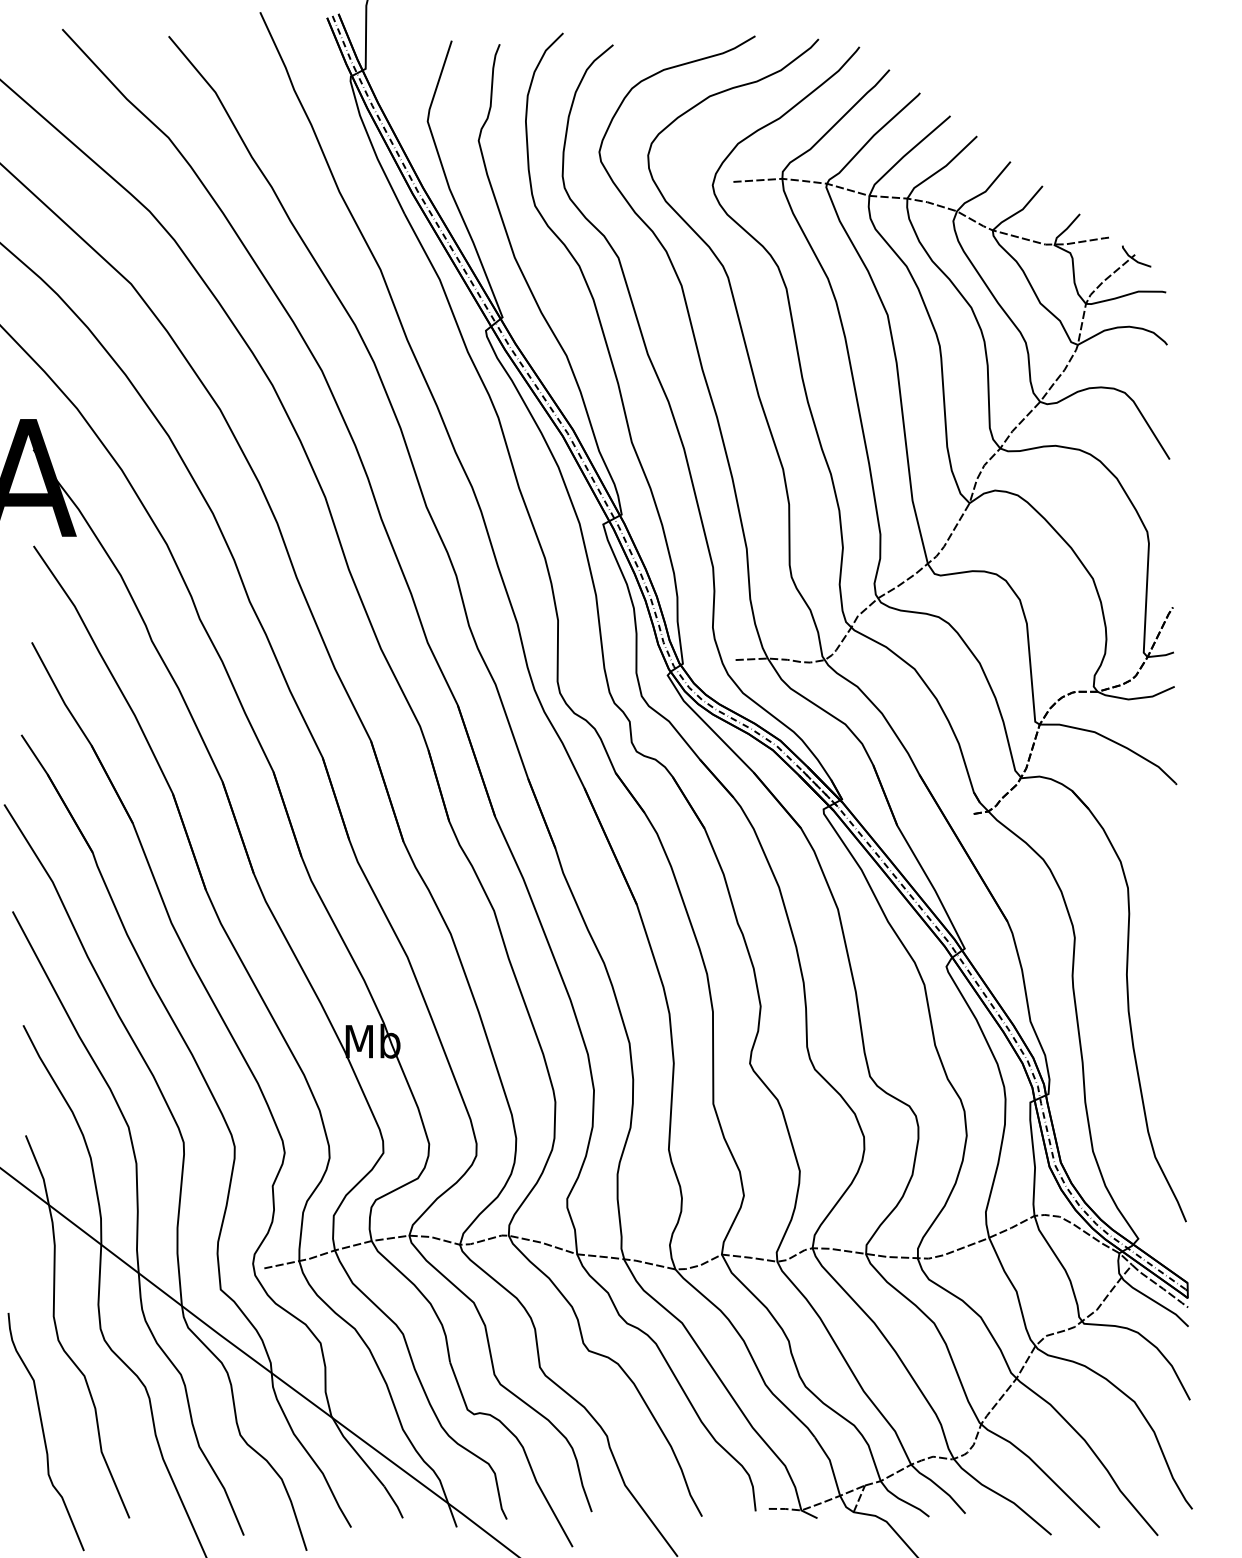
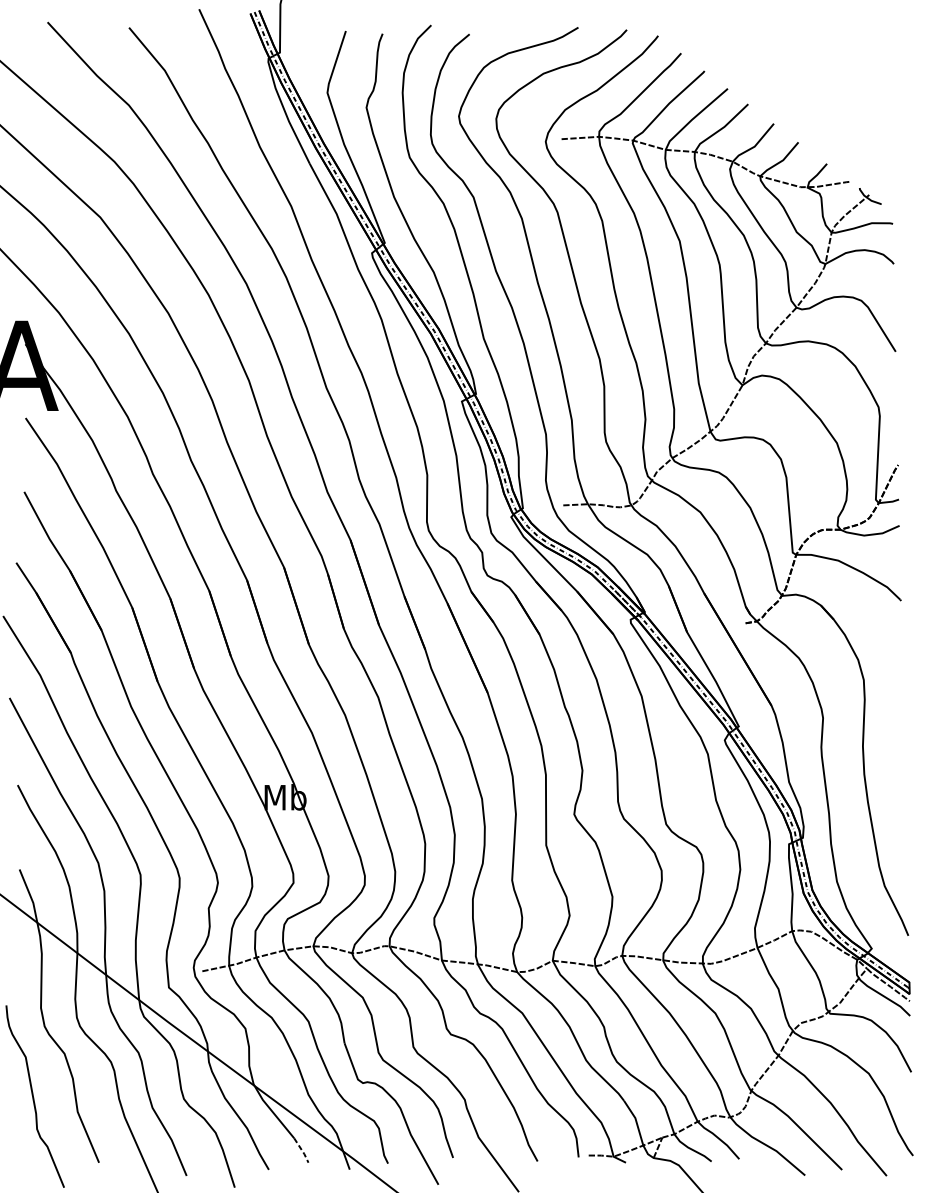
line: (394, 1502) -> (302, 1150), solid -> dashed

